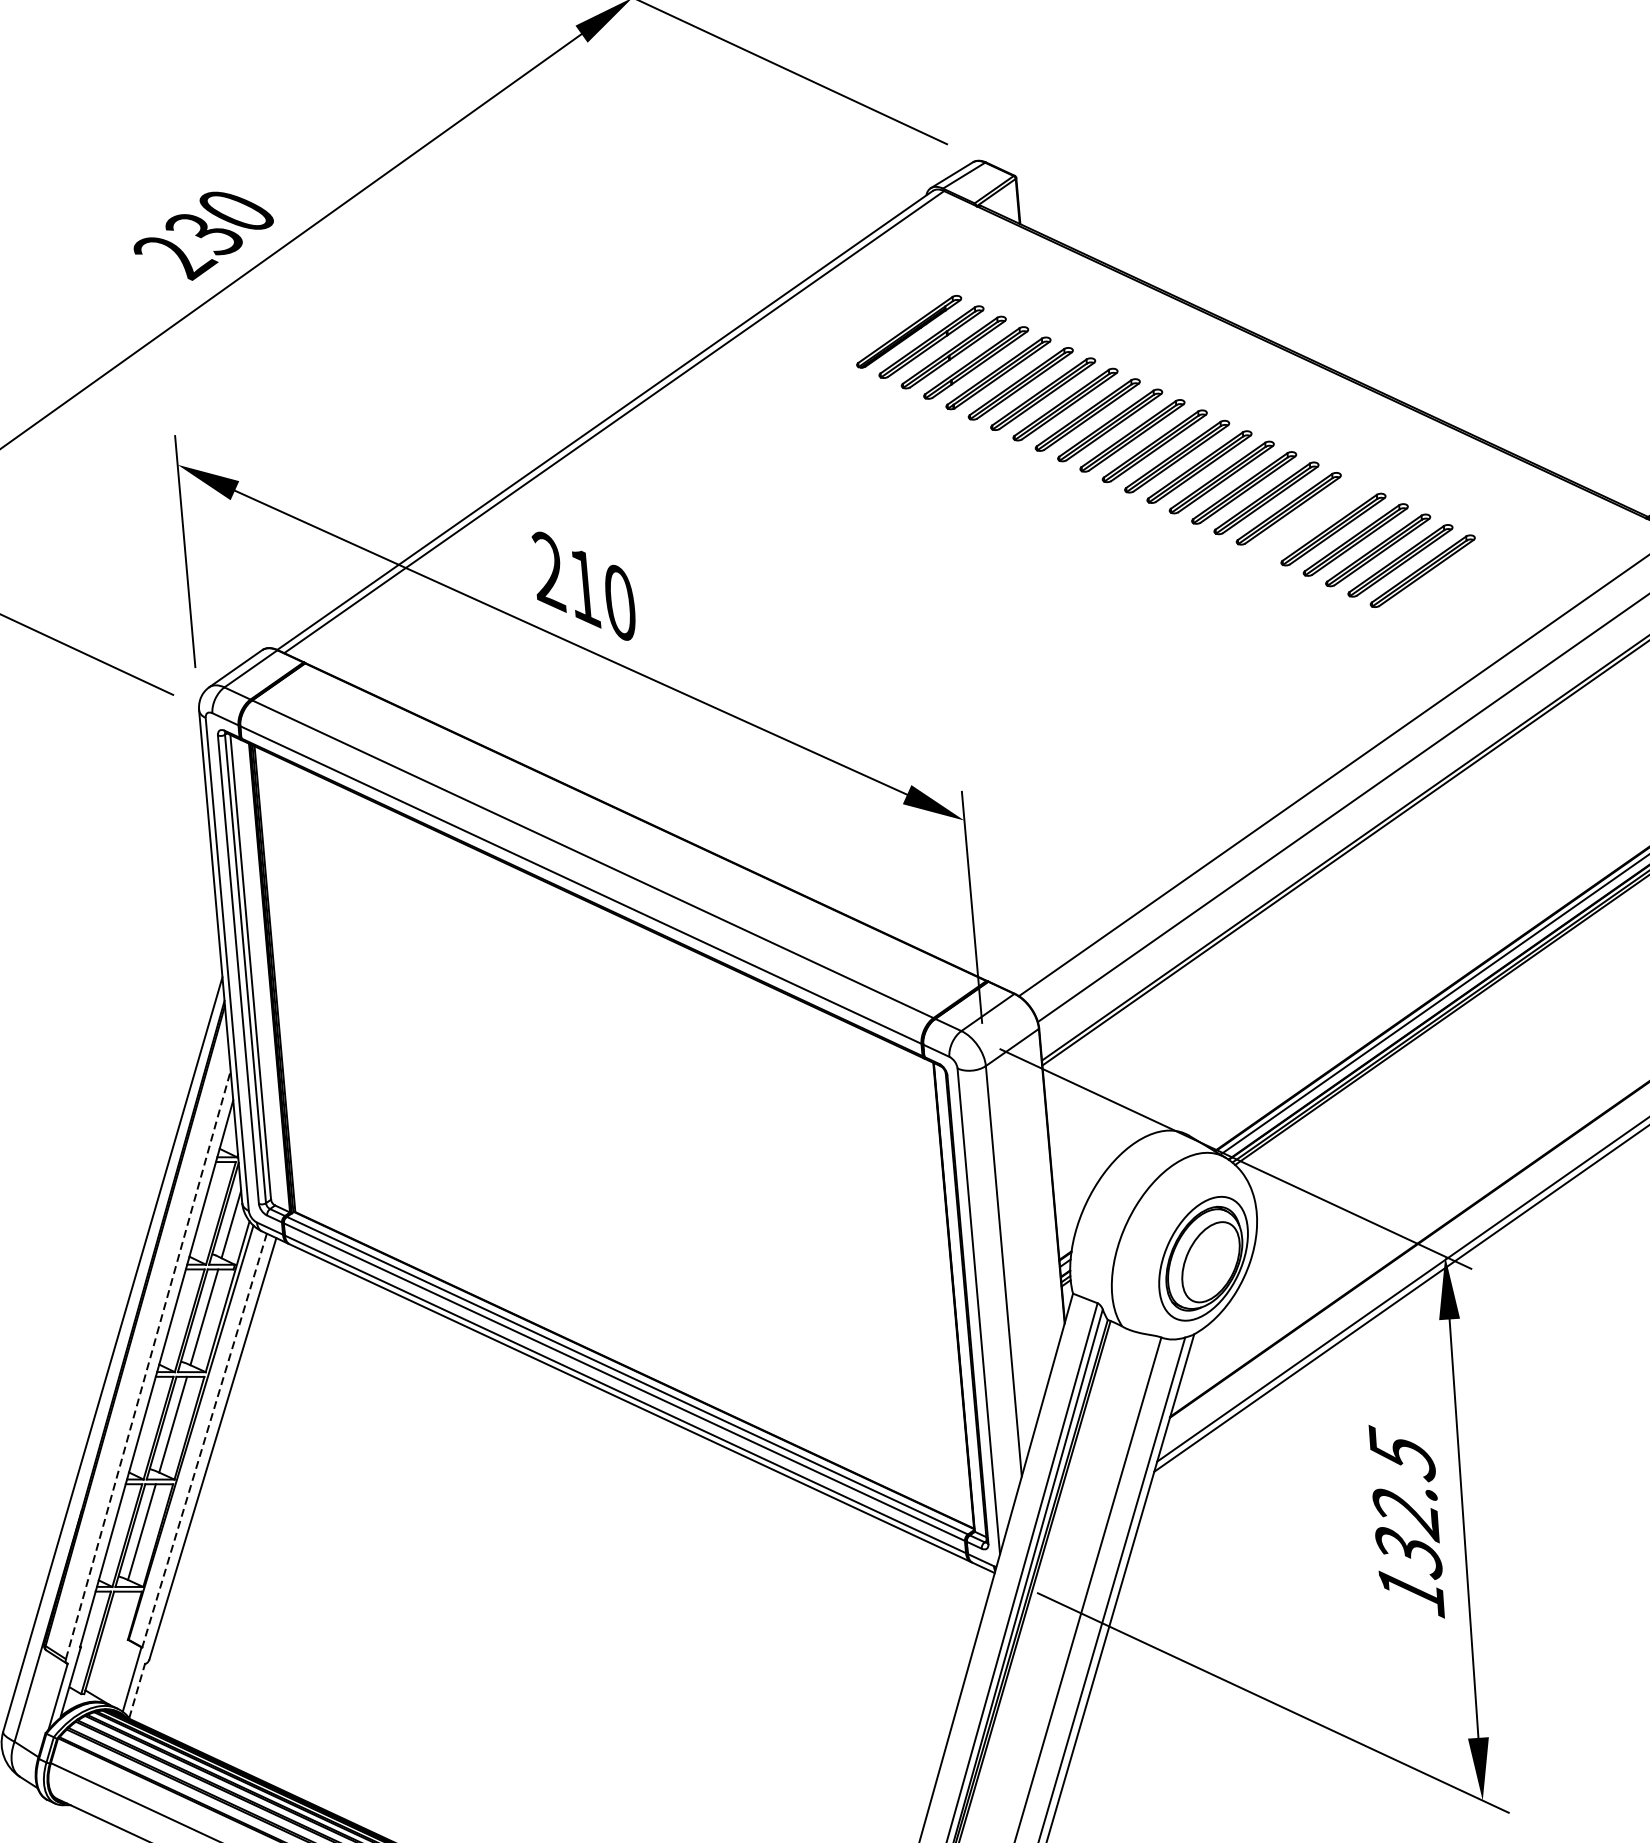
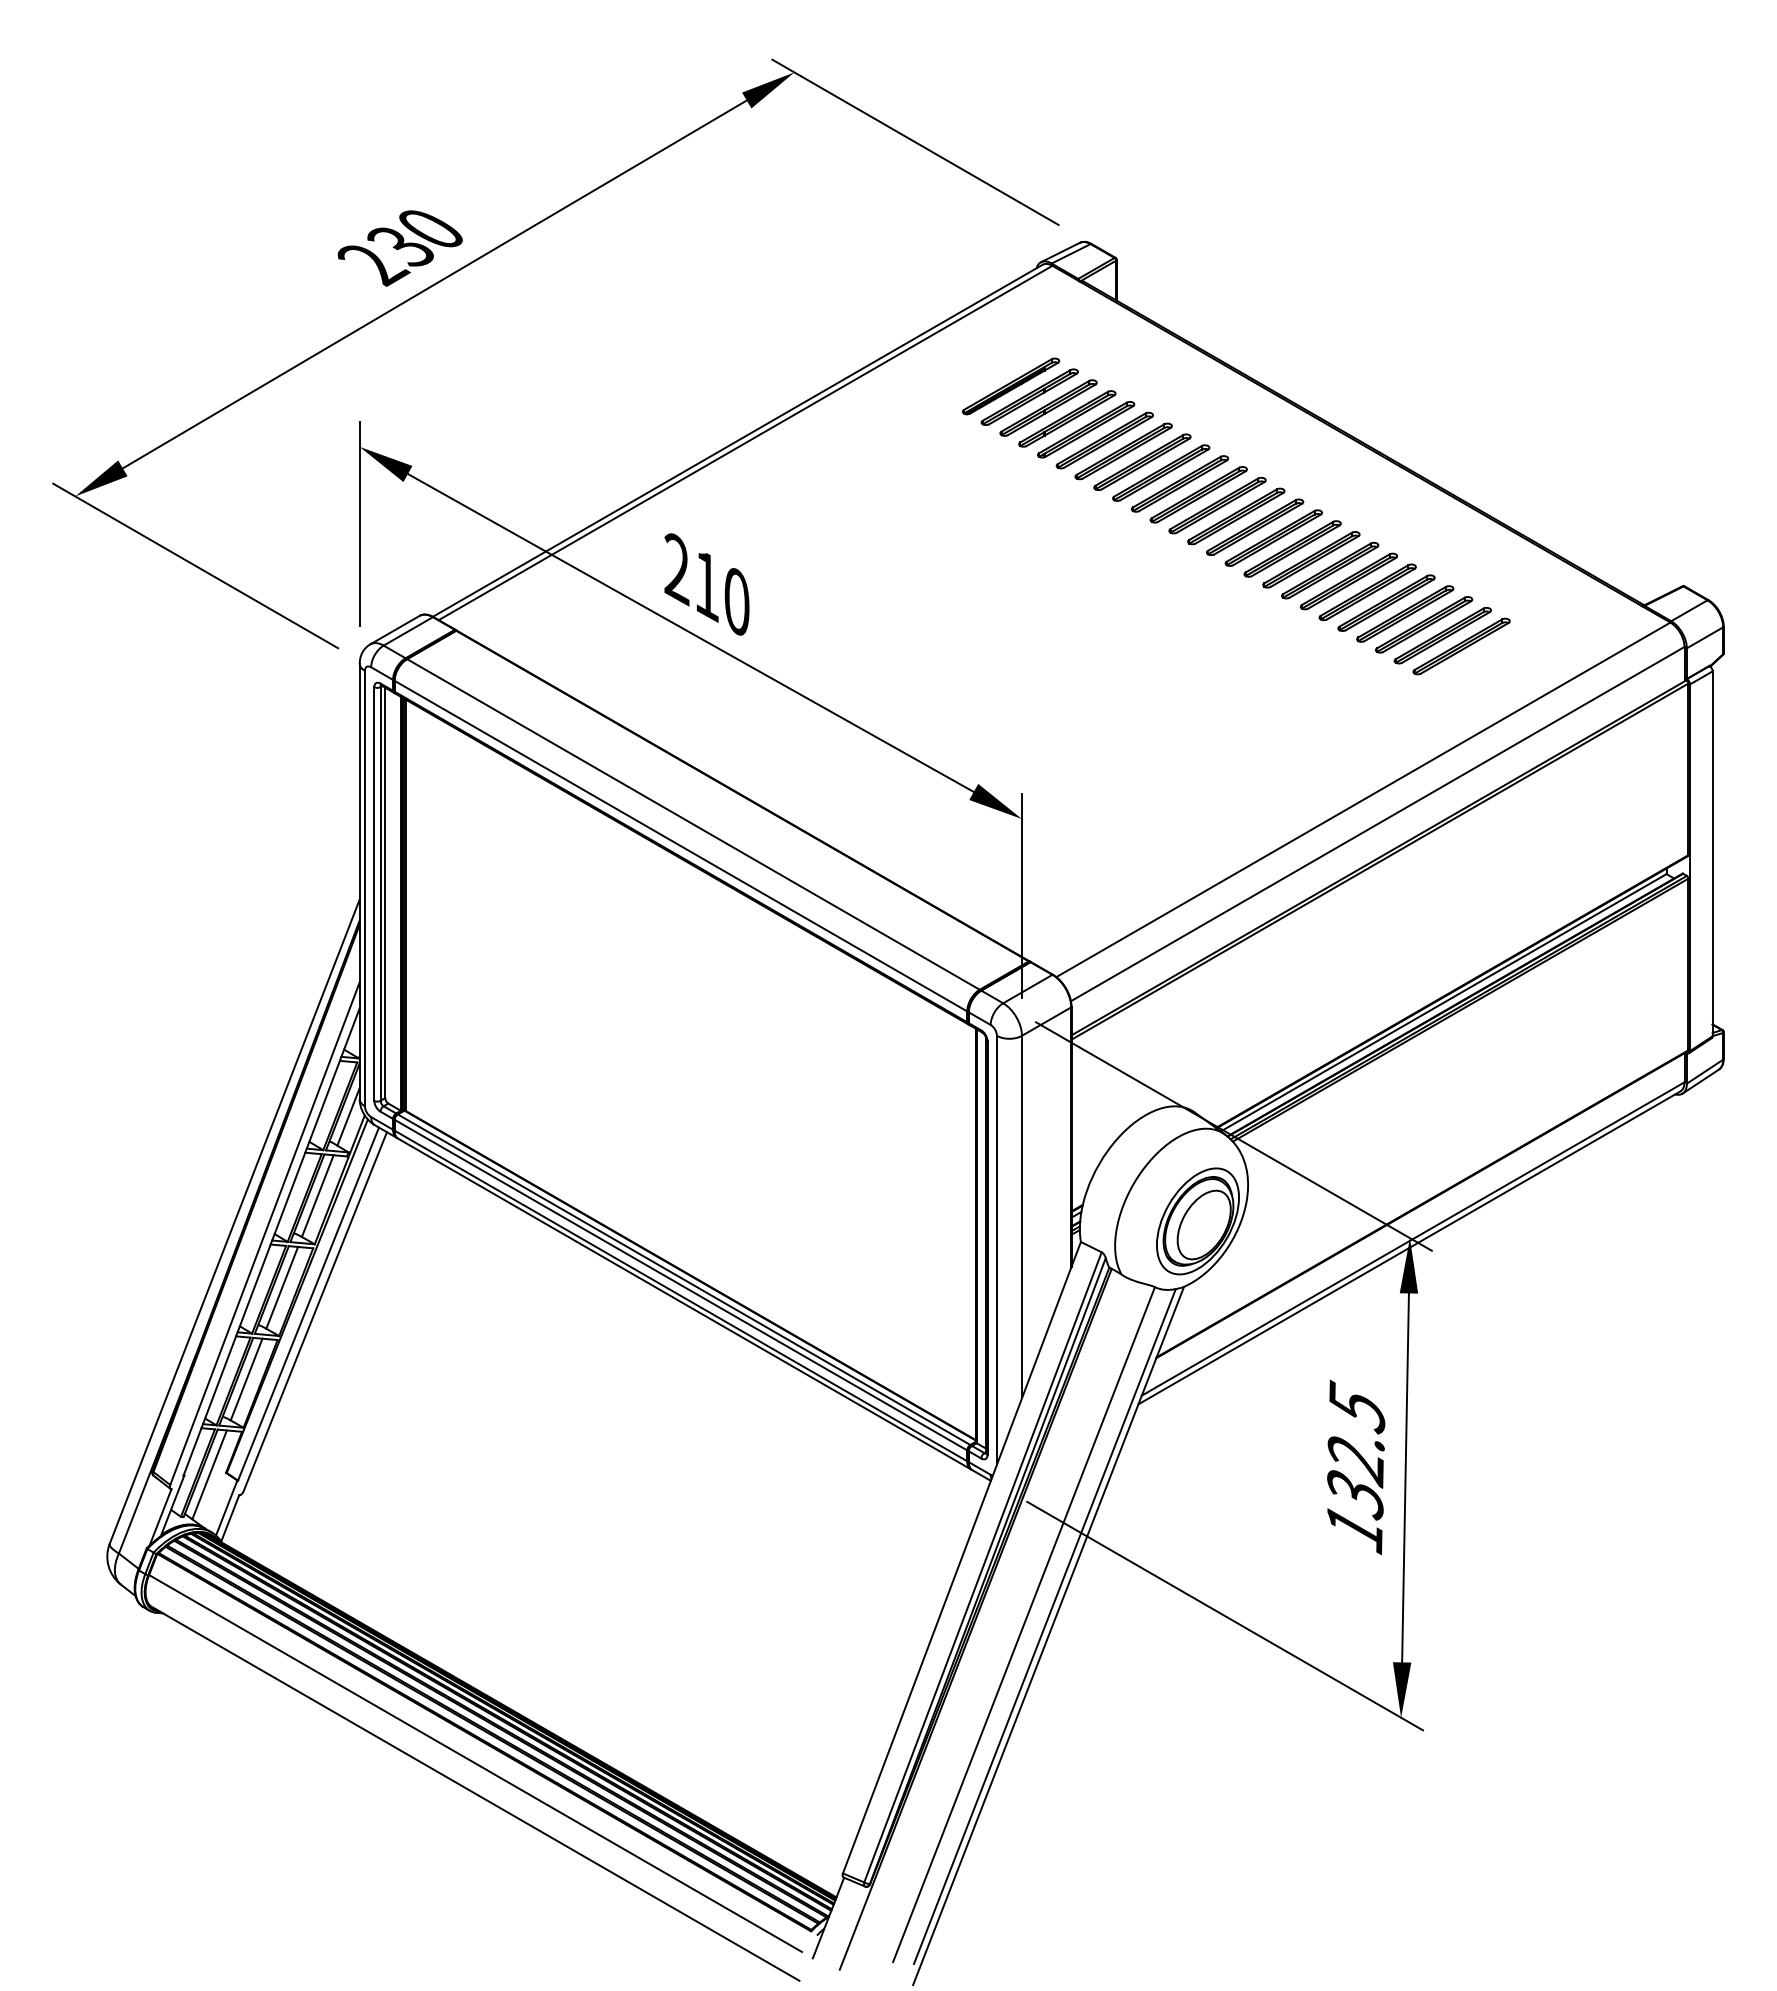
part: (1310, 519) -> (1348, 581), added
part: (1445, 581) -> (1461, 646), added
line: (148, 1364) -> (265, 1233), dashed -> solid
line: (204, 1440) -> (308, 1304), dashed -> solid
line: (109, 1643) -> (209, 1474), added
line: (137, 1691) -> (230, 1518), dashed -> solid

